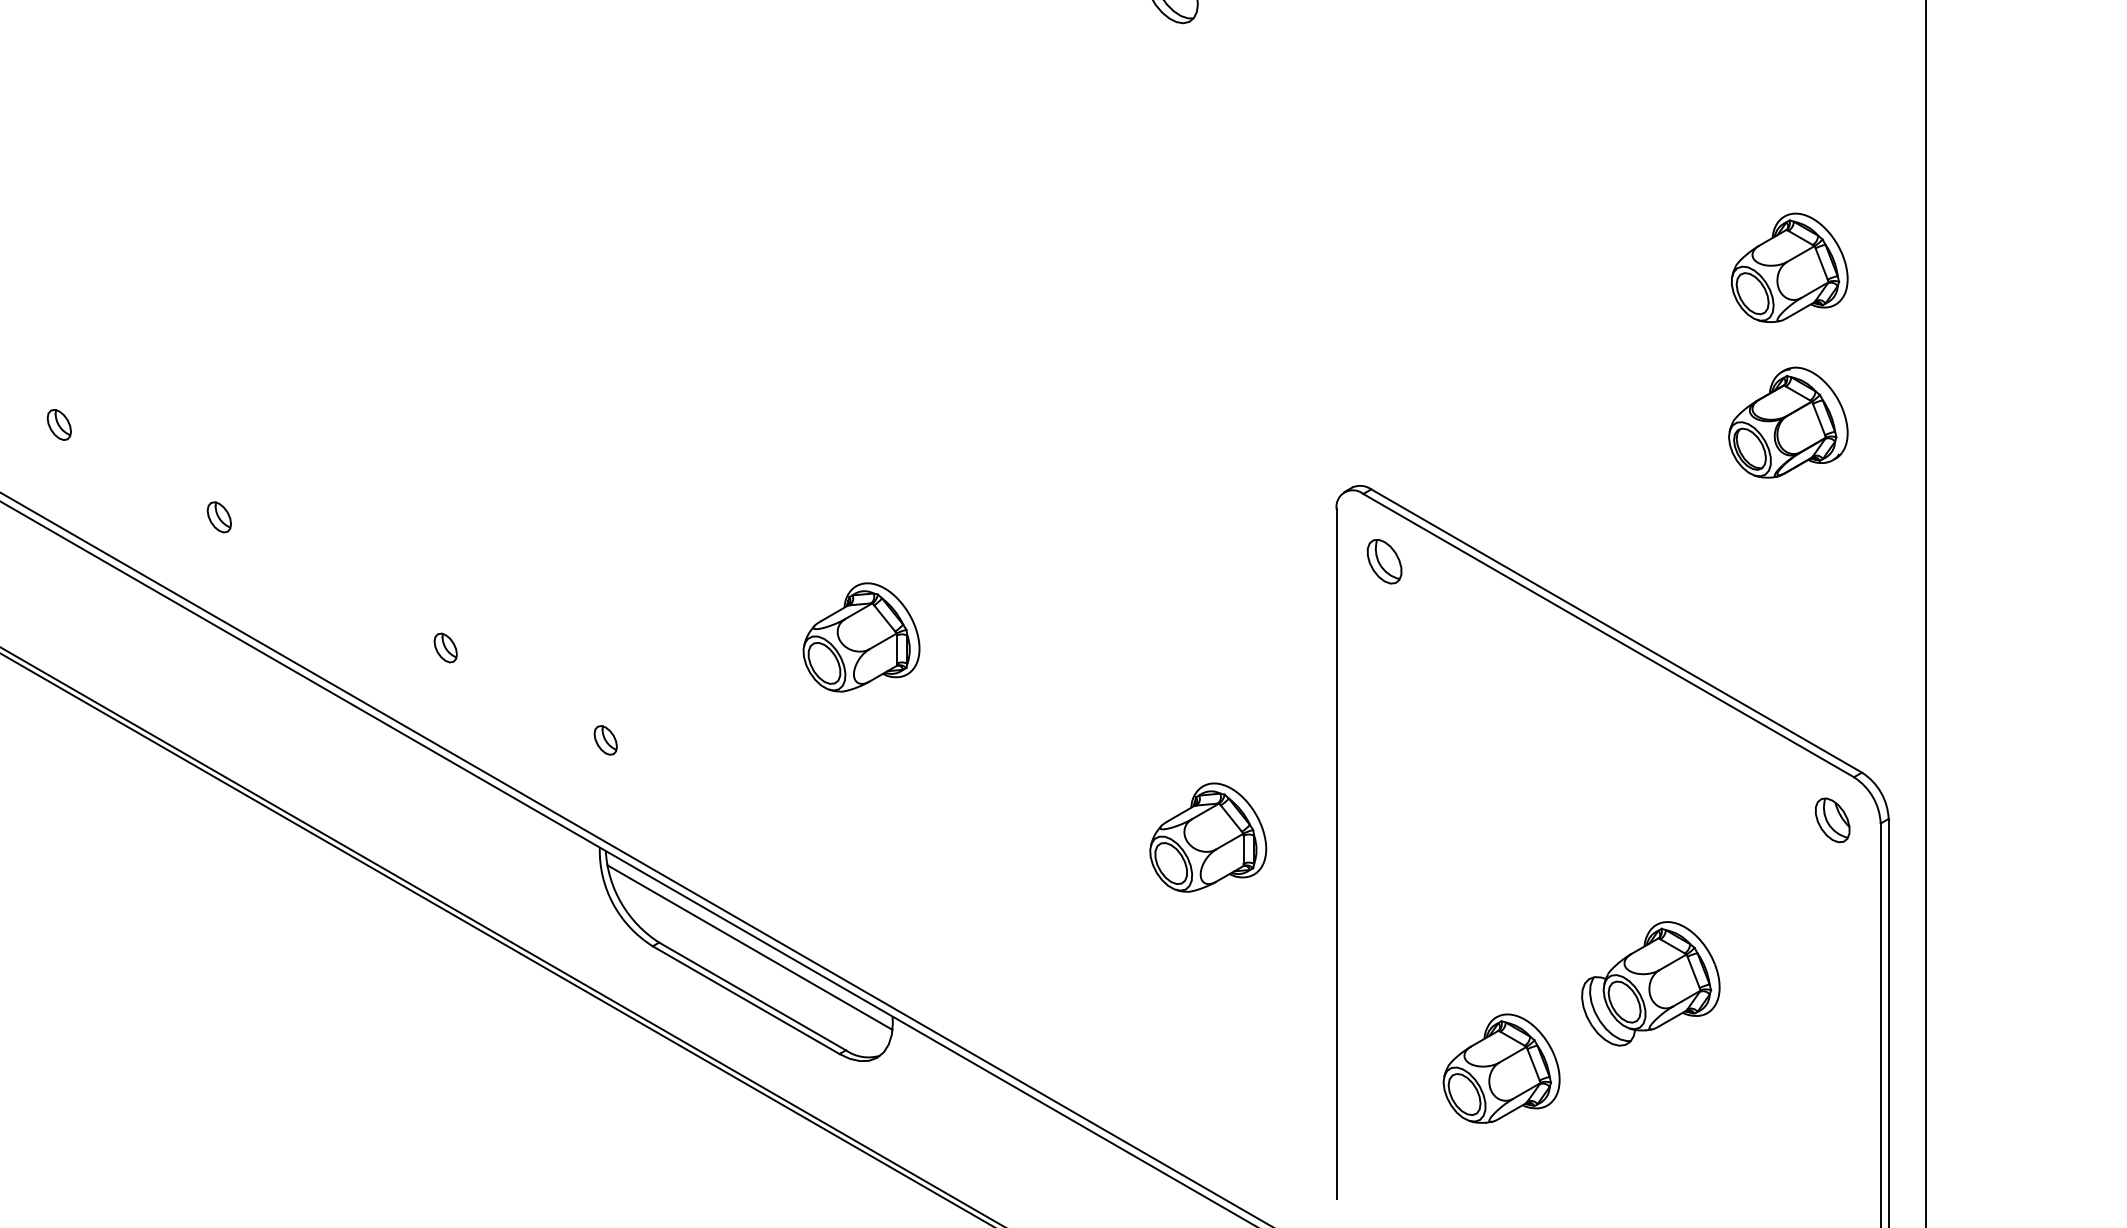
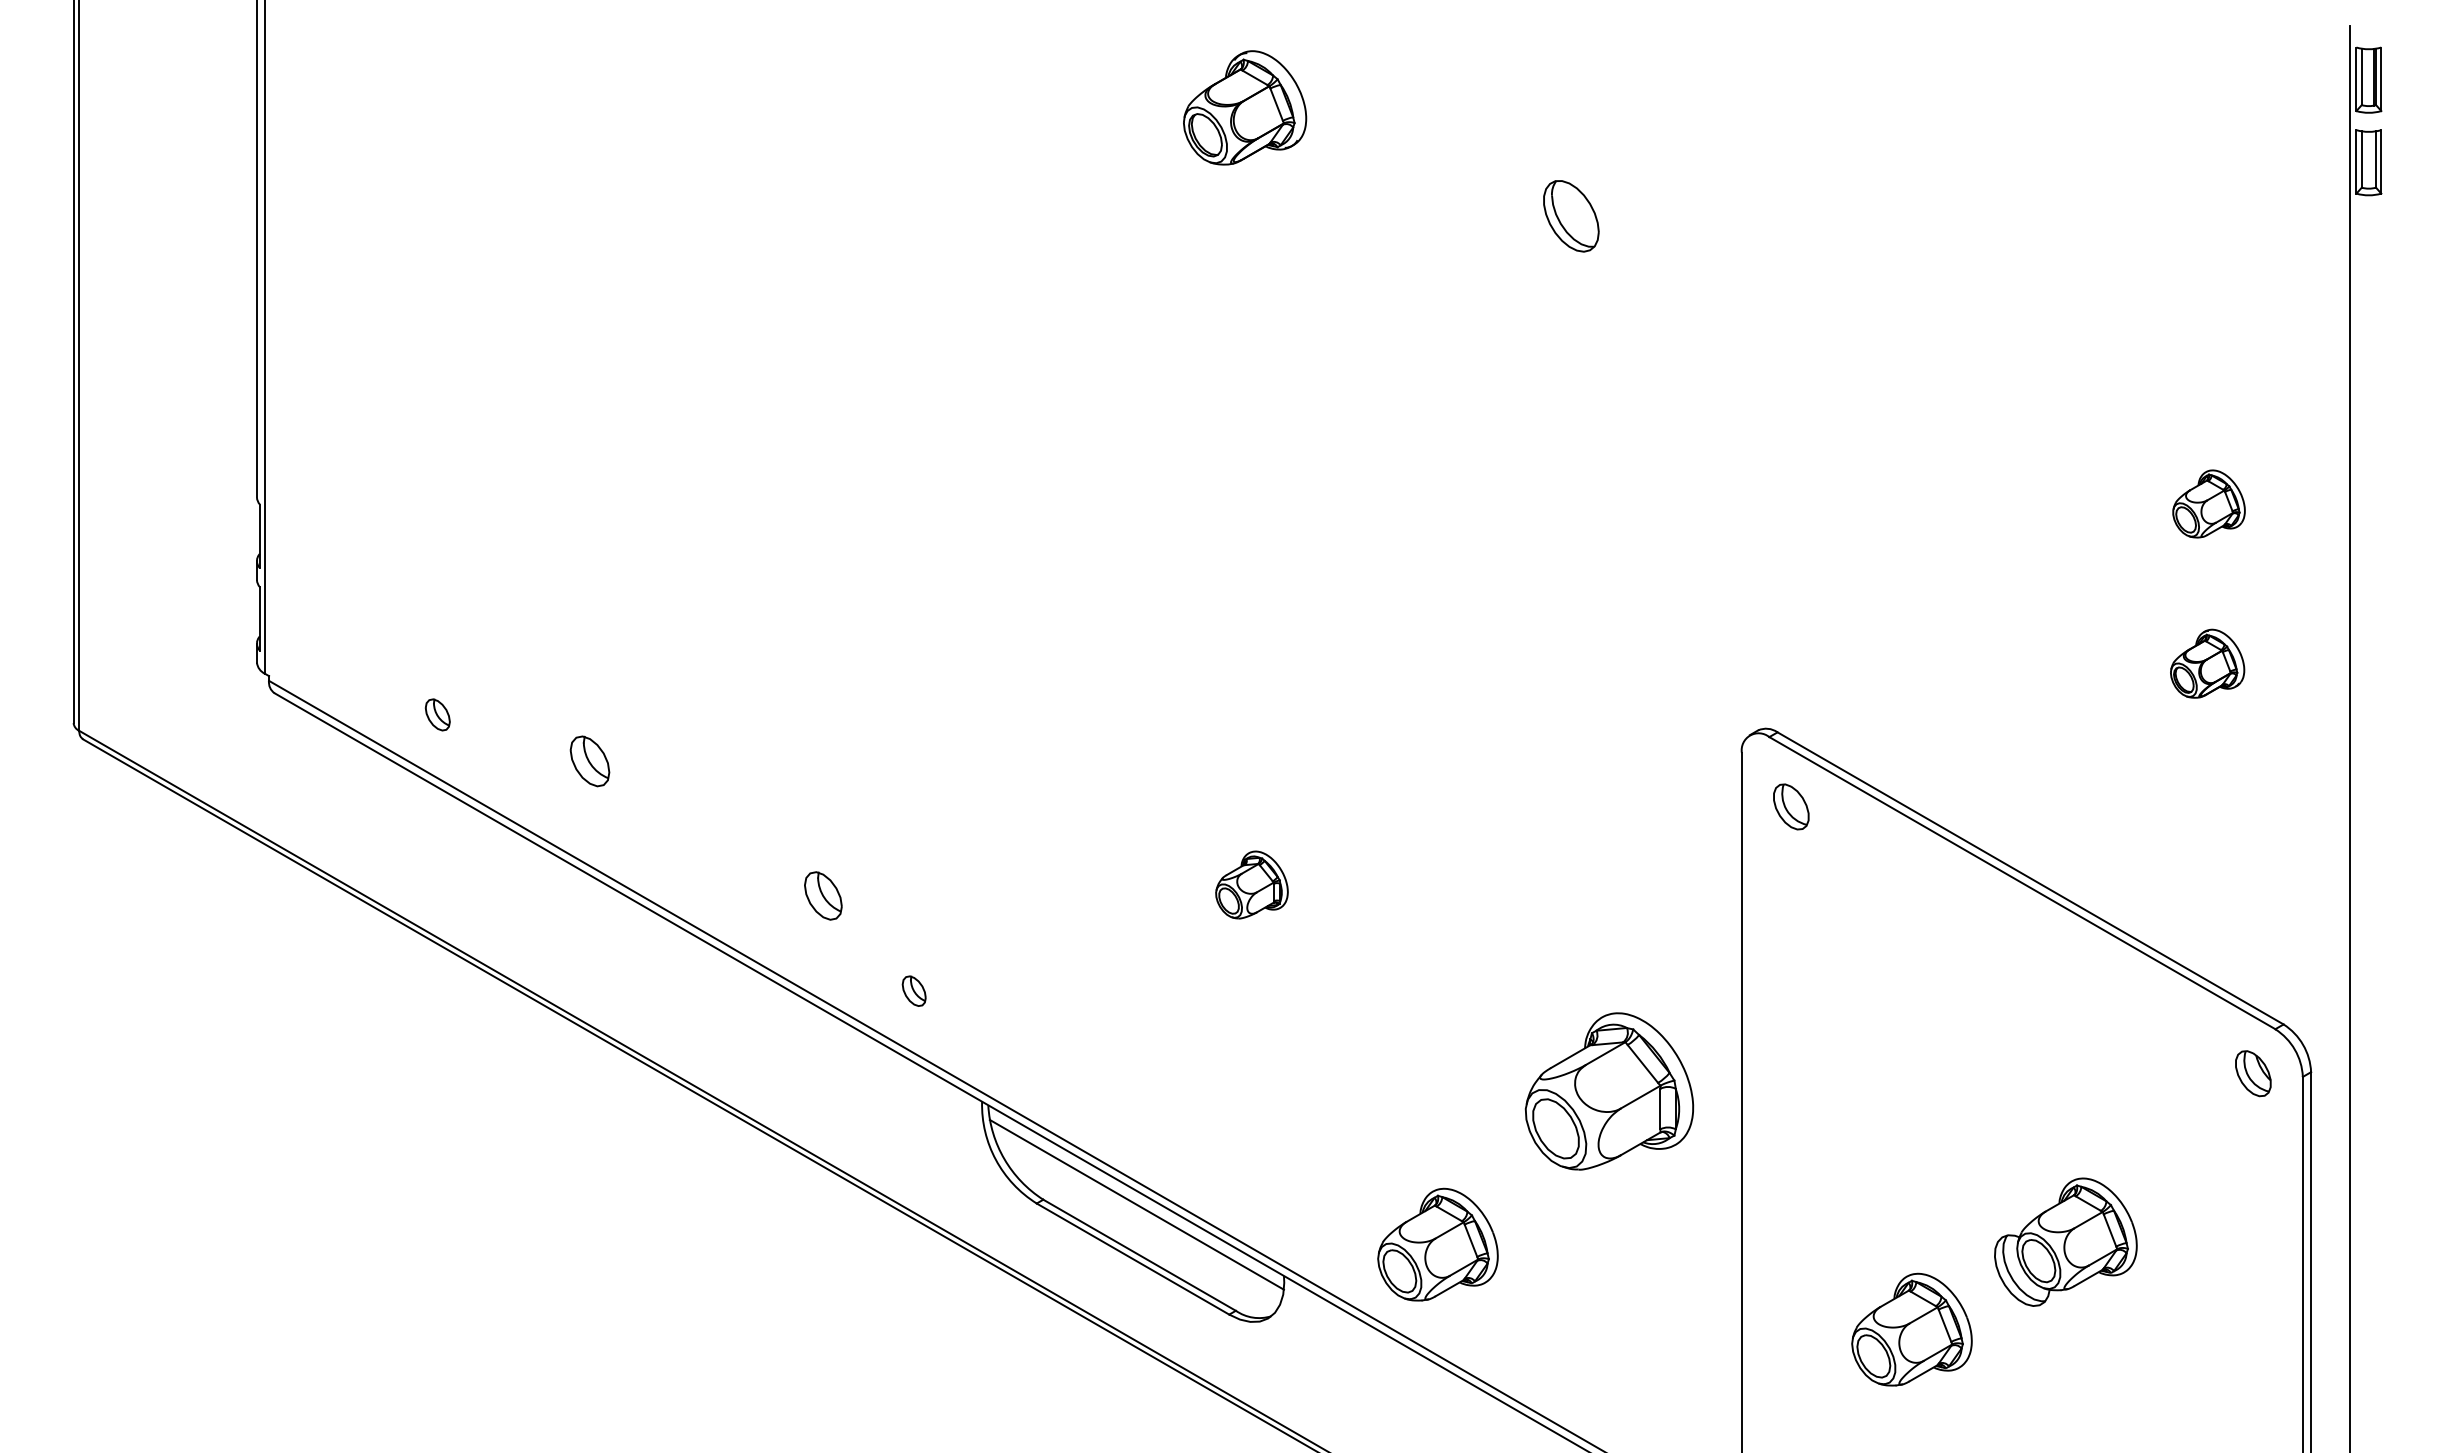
part: (1789, 267) -> (2208, 503), size x0.6
part: (1788, 422) -> (2207, 663), size x0.6
part: (59, 424) -> (437, 714), moved
part: (219, 516) -> (589, 760), size x1.6
part: (861, 636) -> (1251, 884), size x0.6
part: (445, 647) -> (822, 895), size x1.6
part: (605, 739) -> (913, 990), moved
part: (1208, 837) -> (1609, 1091), size x1.4
part: (1041, 986) -> (1437, 1244), added

